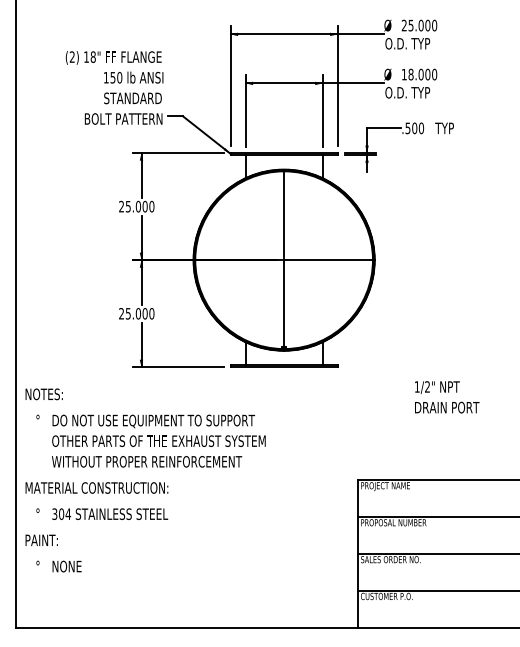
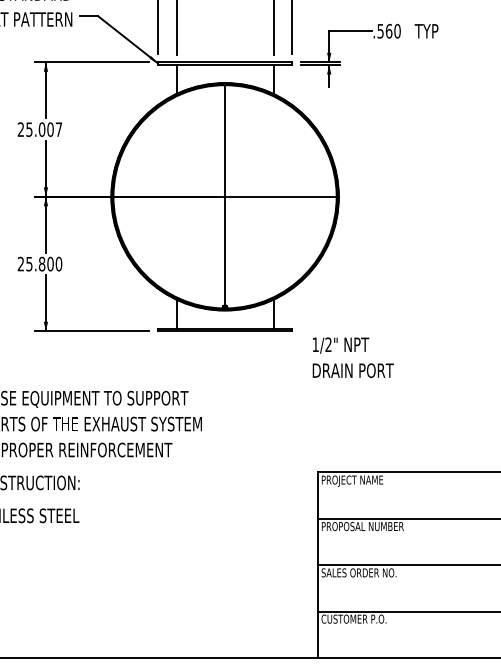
text: (414, 127) -> (388, 30), .500 -> .560
text: (151, 206) -> (58, 129), 25.000 -> 25.007
text: (138, 313) -> (42, 263), 25.000 -> 25.800
text: (447, 397) -> (353, 357), moved

